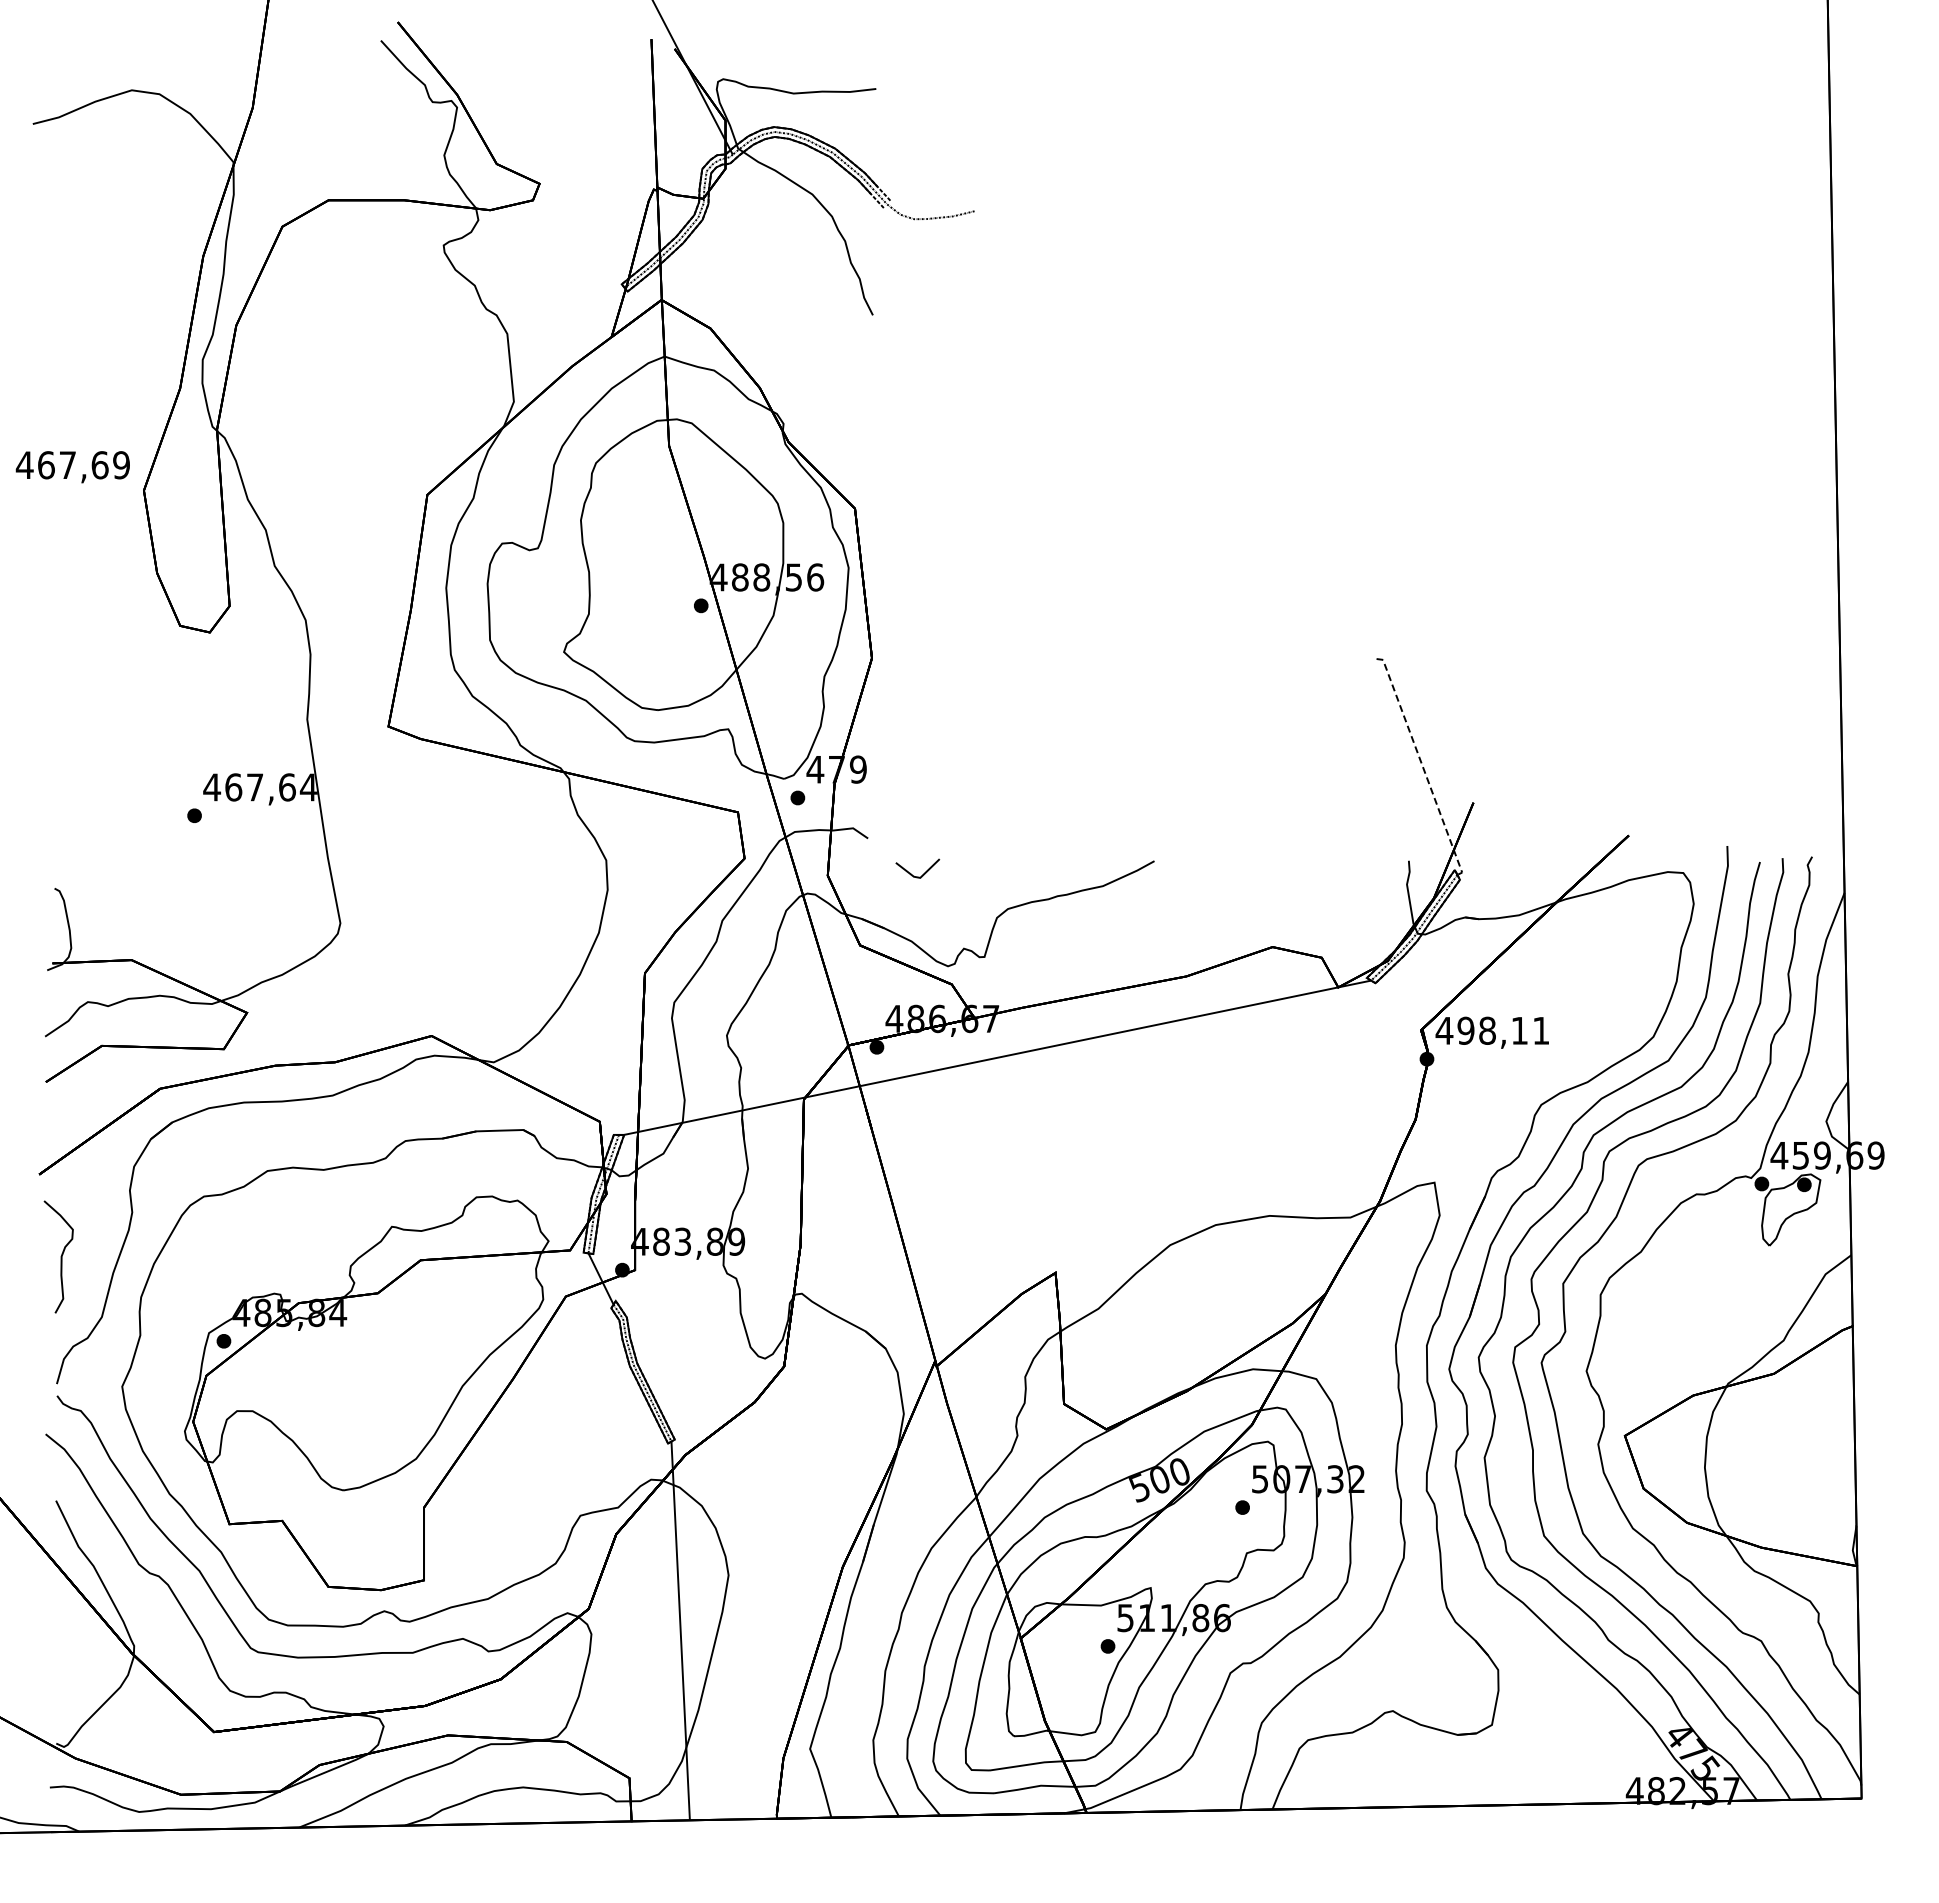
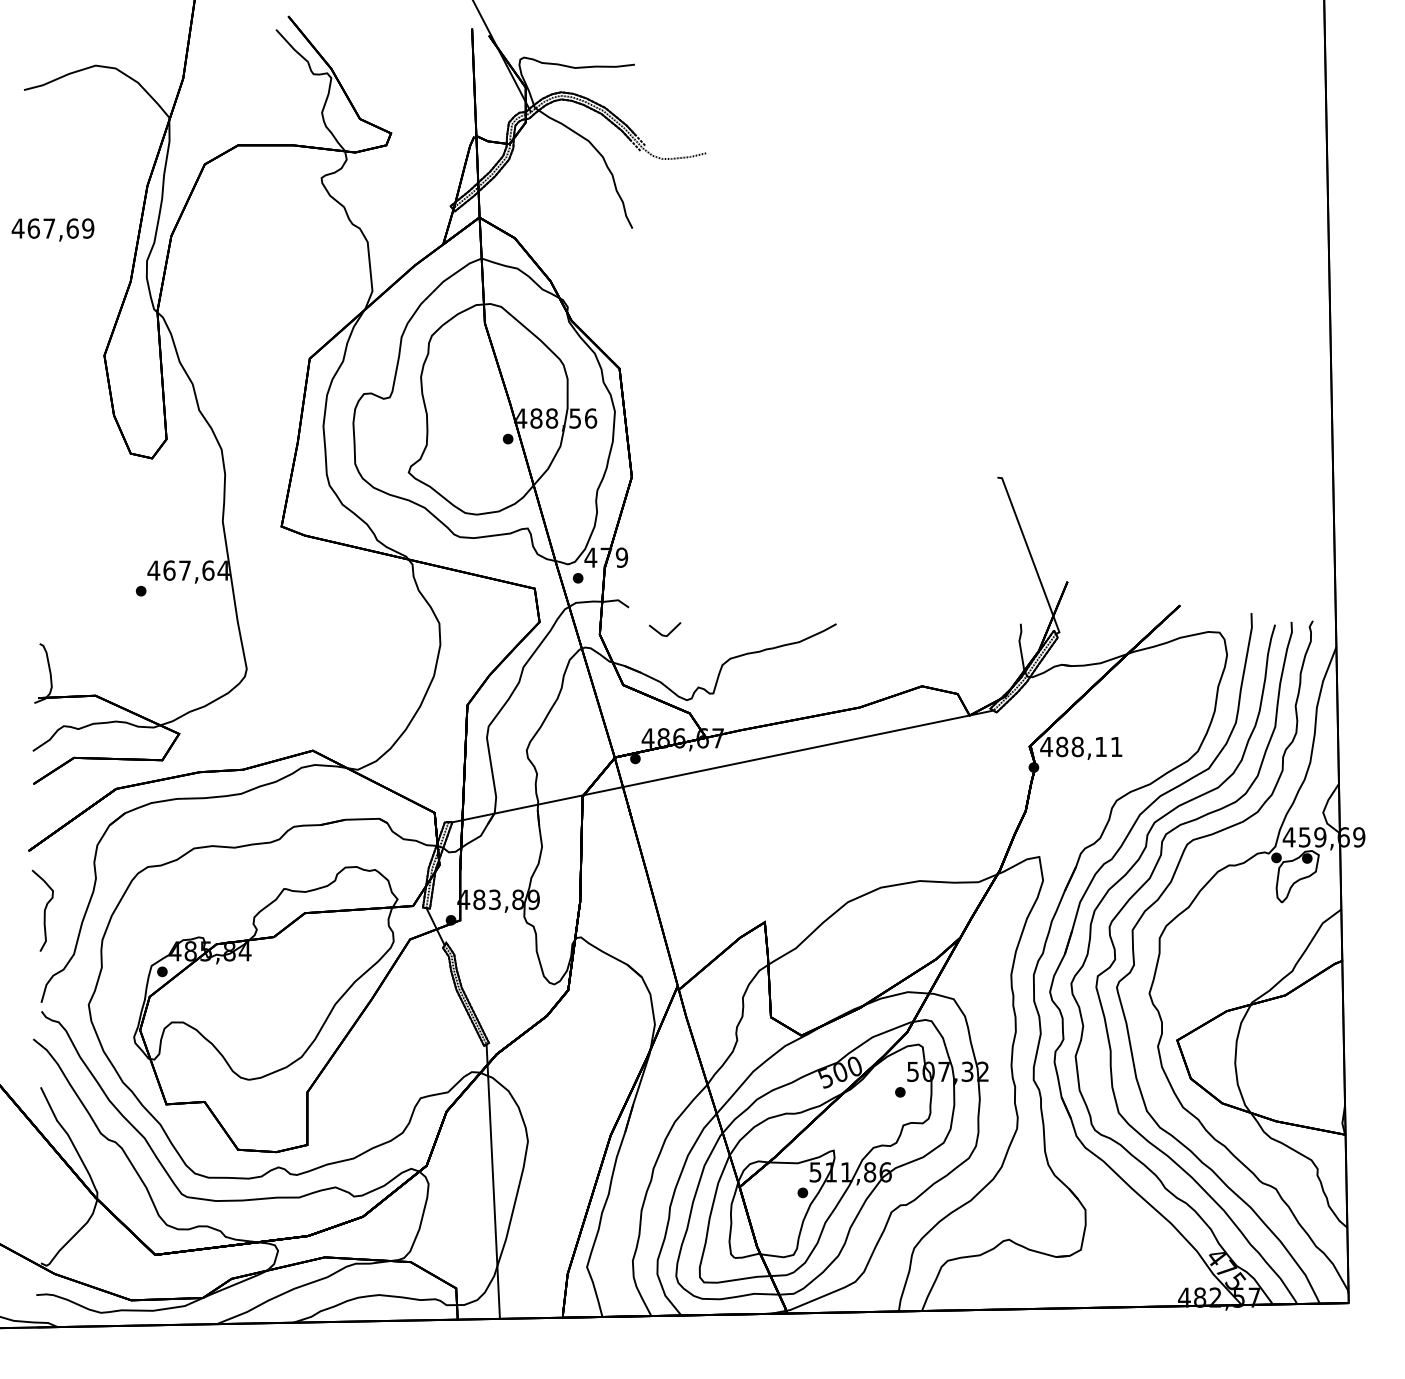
text: (72, 467) -> (52, 230), moved
line: (1422, 765) -> (1030, 554), dashed -> solid
text: (1465, 1030) -> (1061, 746), 498,11 -> 488,11

